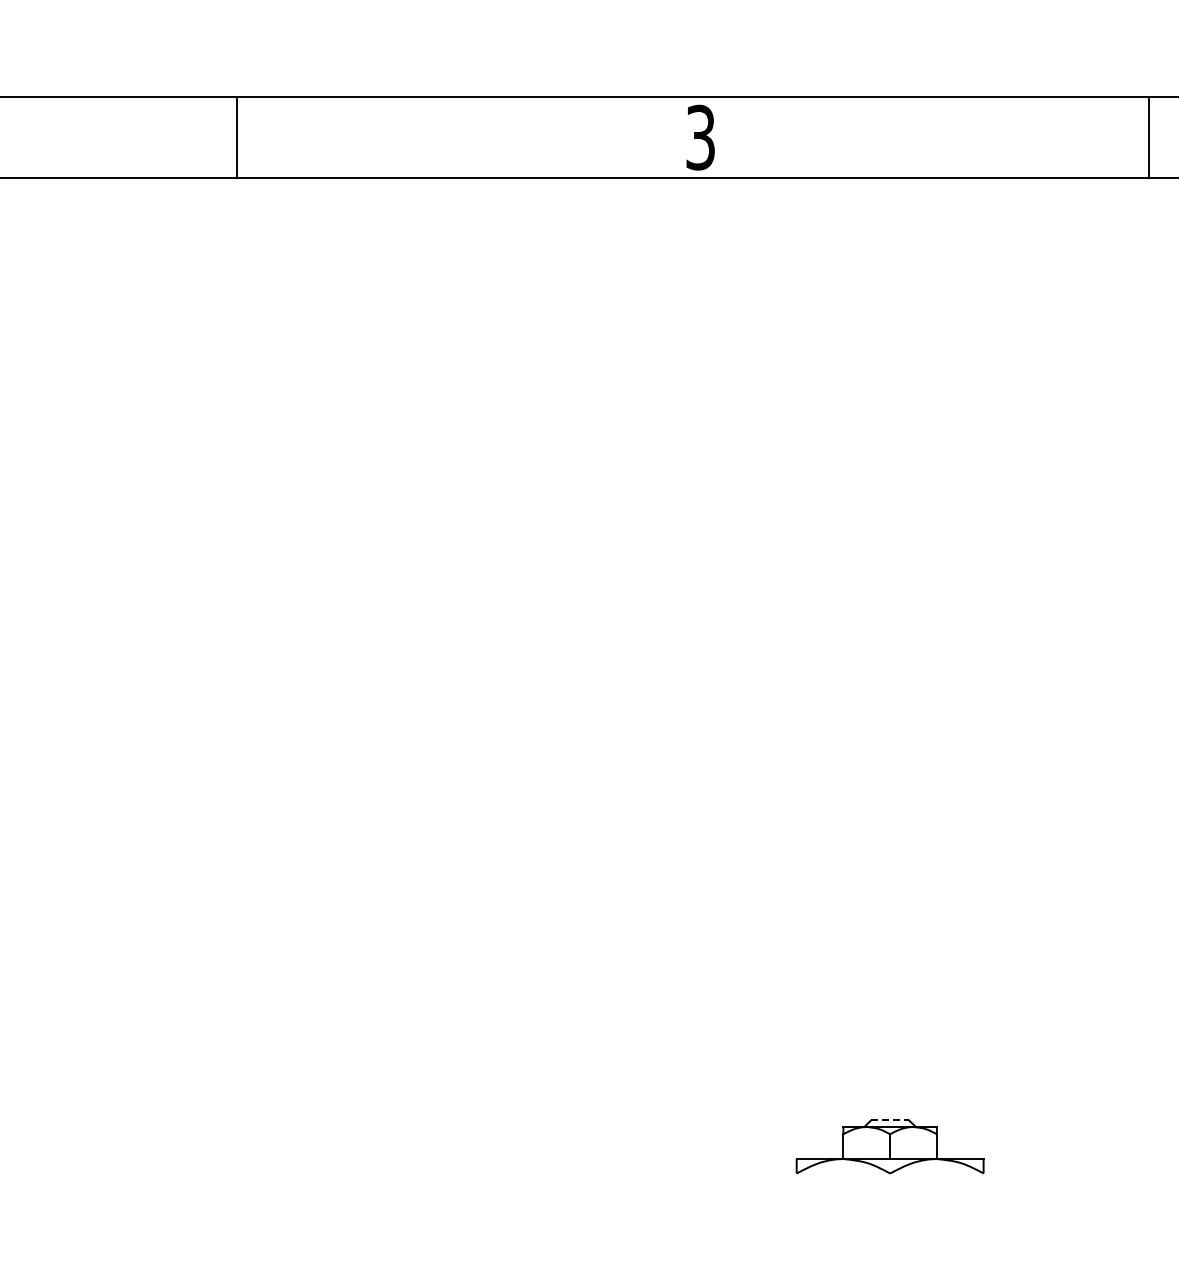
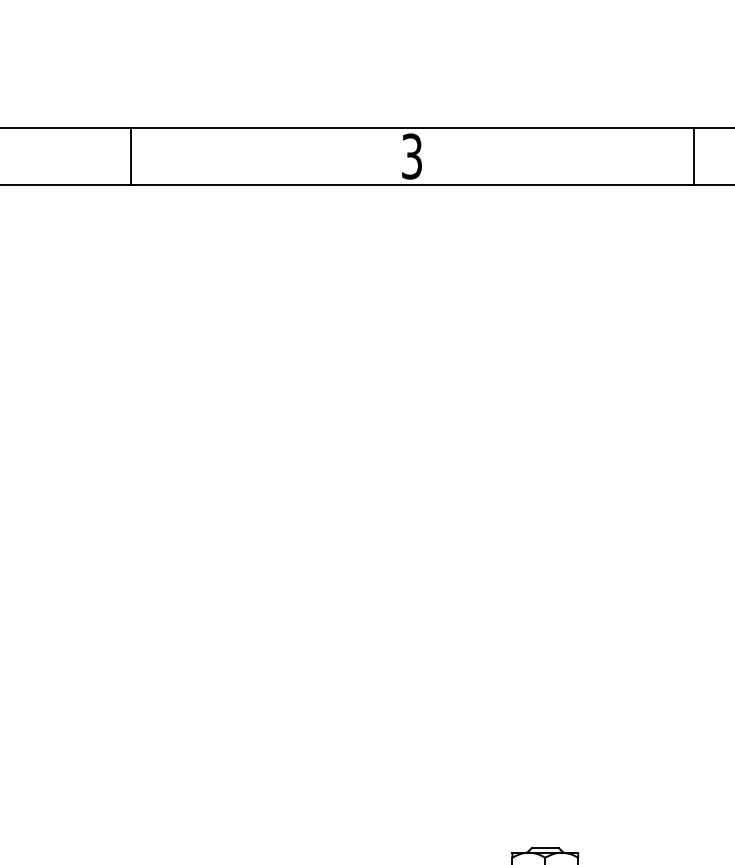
line: (236, 137) -> (130, 156), moved
line: (1149, 137) -> (694, 156), moved
line: (890, 1120) -> (545, 848), dashed -> solid

